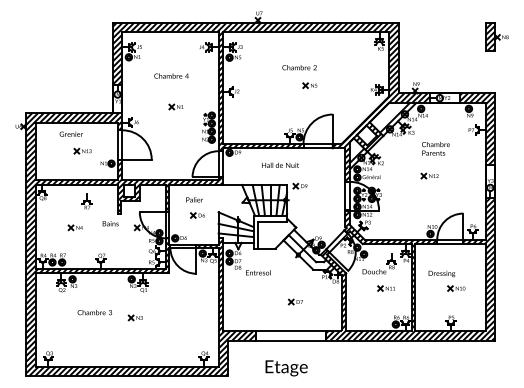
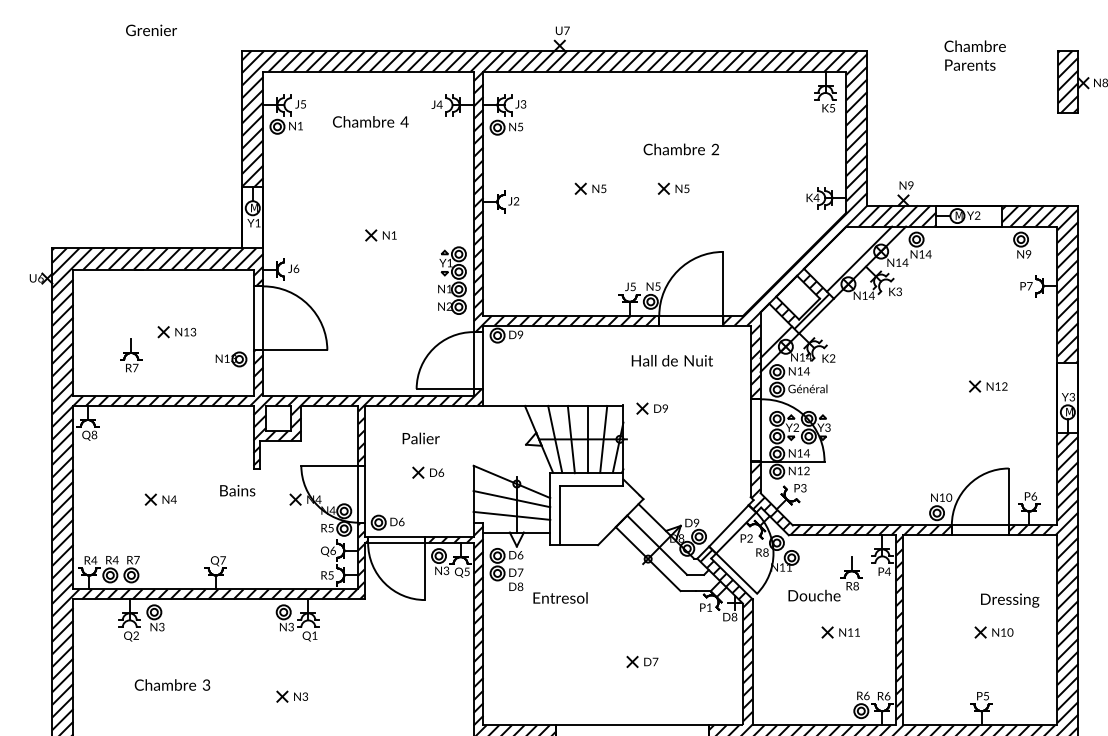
text: (299, 67) -> (681, 149), moved
text: (171, 75) -> (370, 120), moved
part: (271, 85) -> (589, 188), added
text: (70, 133) -> (149, 28), moved
text: (435, 148) -> (974, 54), moved
text: (280, 164) -> (672, 358), moved
part: (429, 175) -> (987, 385), moved
part: (86, 201) -> (130, 354), moved
text: (441, 273) -> (1009, 599), moved
text: (94, 312) -> (171, 684), moved

